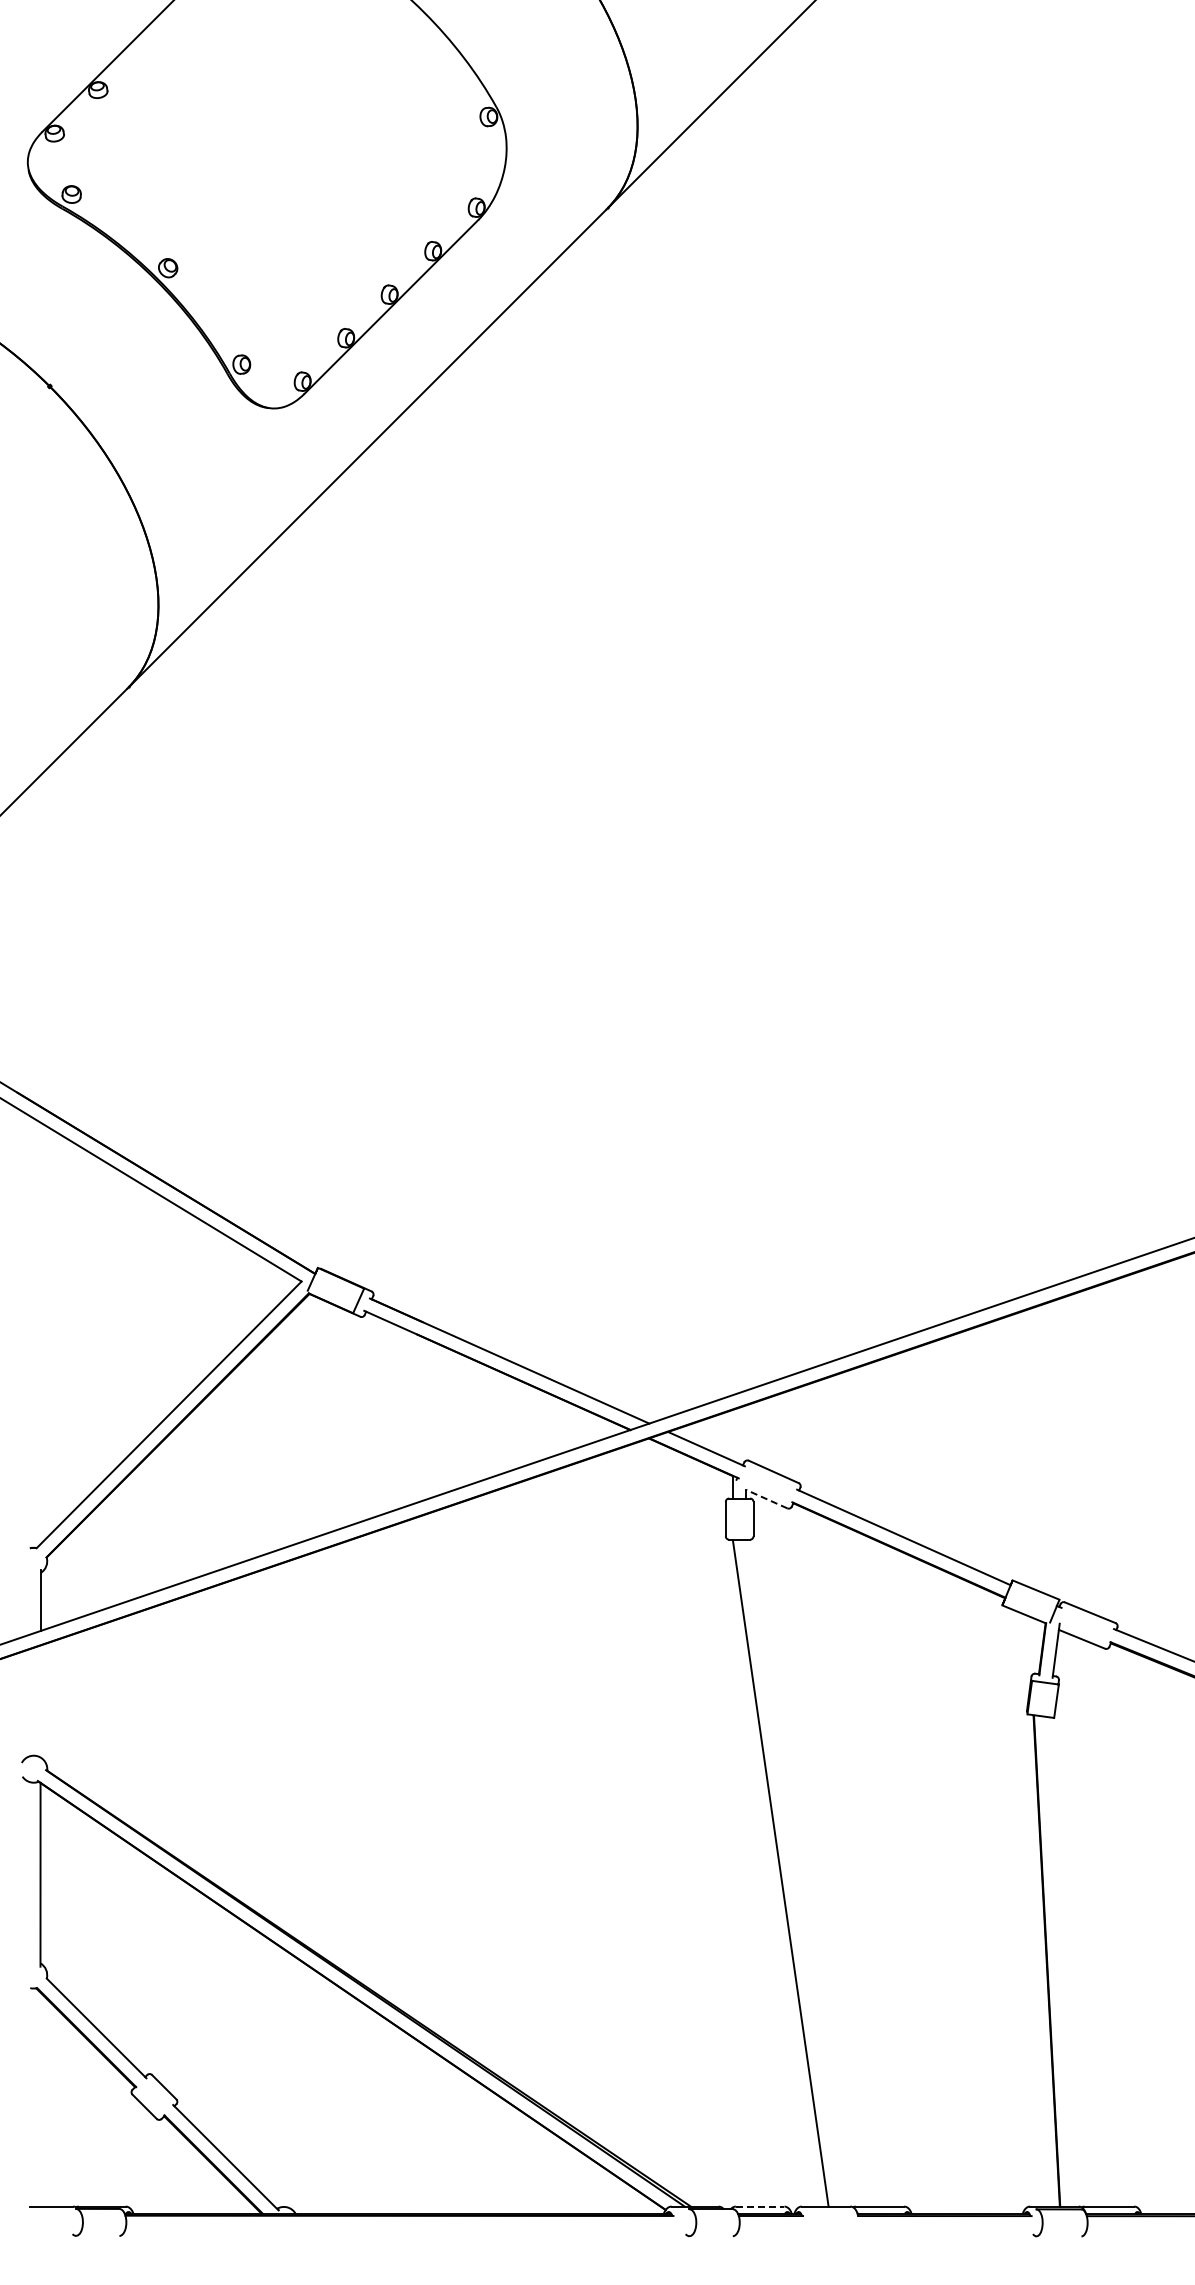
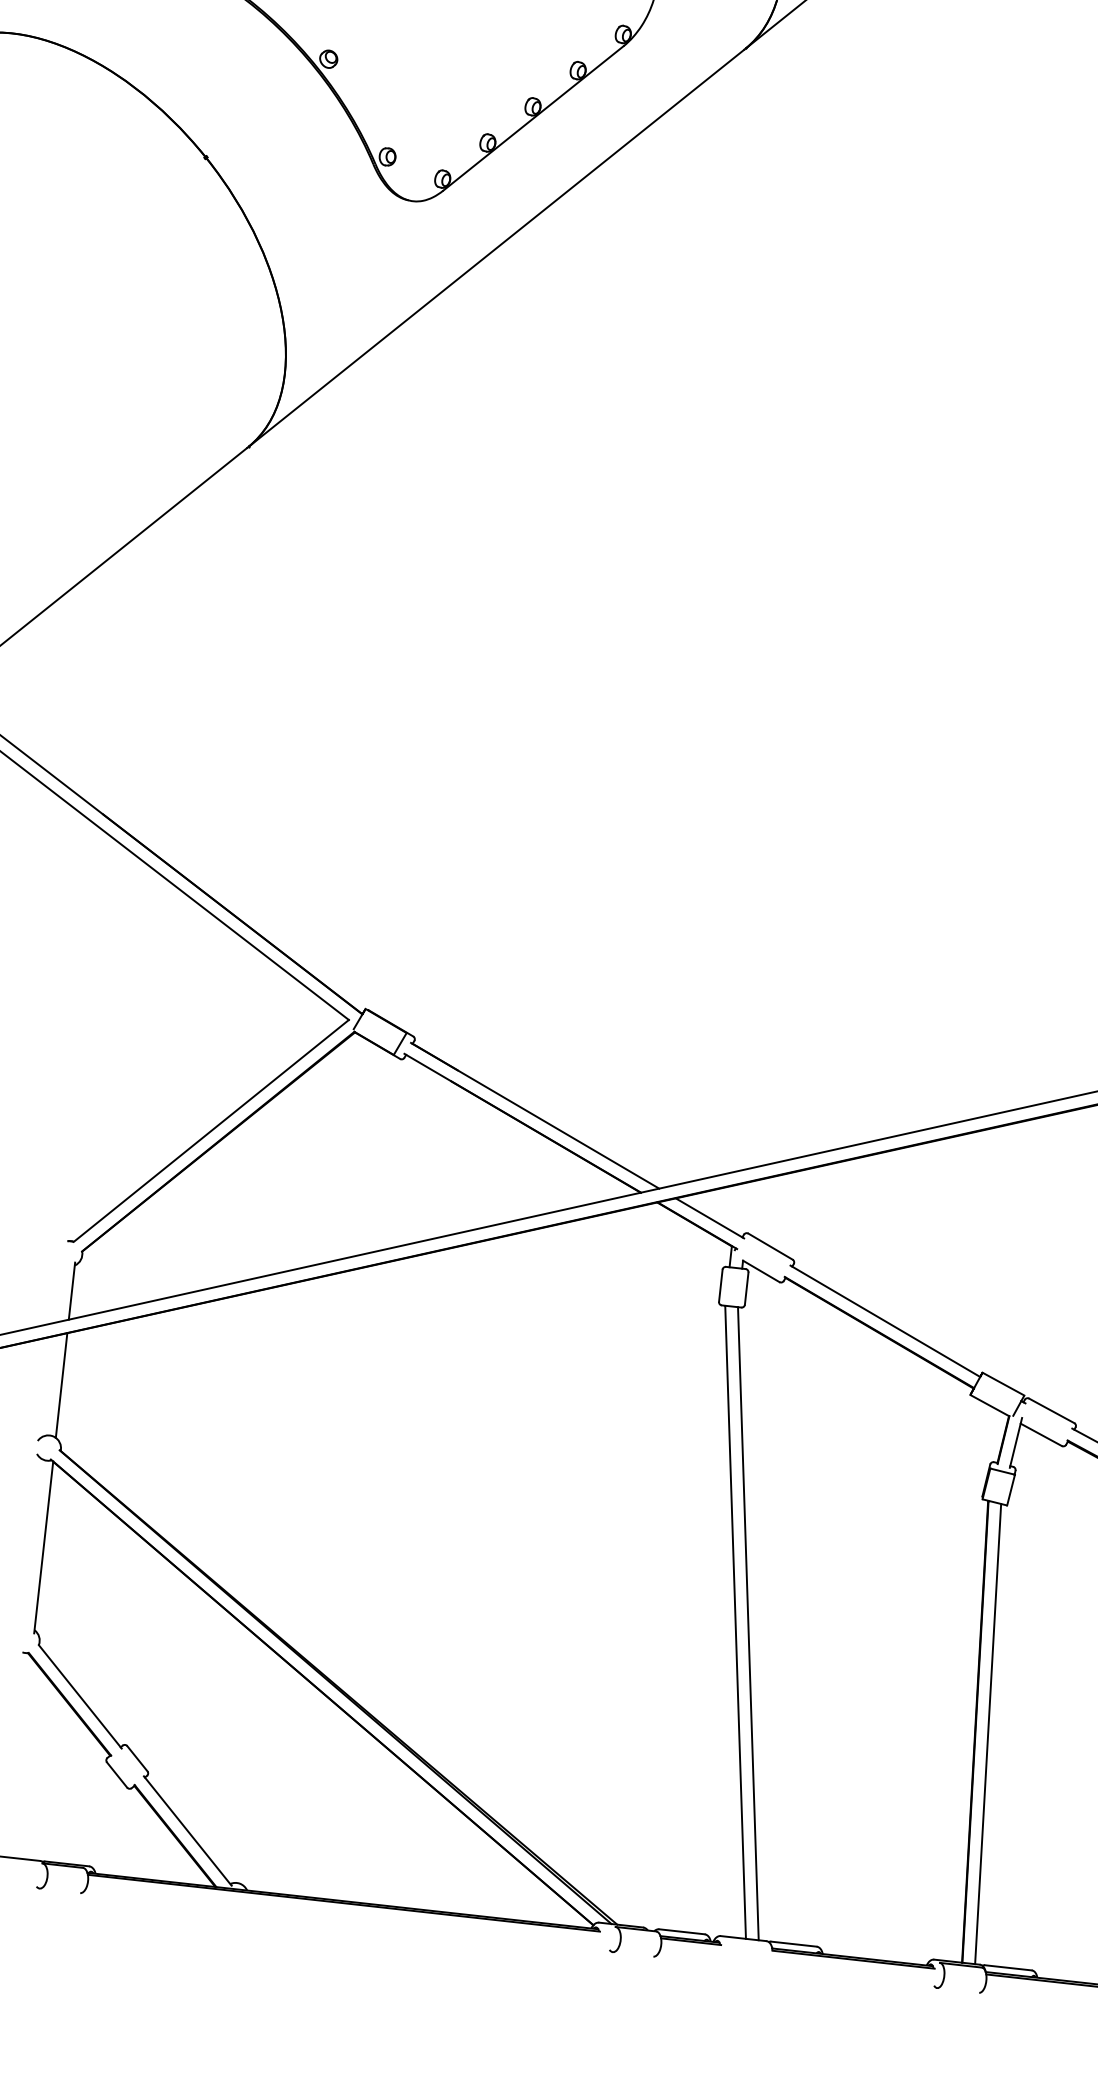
line: (766, 1499) -> (760, 1271), dashed -> solid
line: (40, 1701) -> (61, 1385), added
line: (794, 1872) -> (748, 1623), added
line: (1060, 1961) -> (987, 1733), added
line: (760, 2206) -> (682, 1931), dashed -> solid

